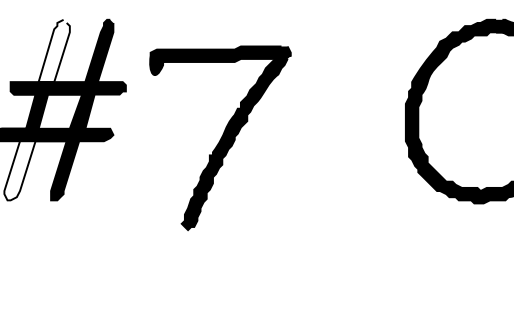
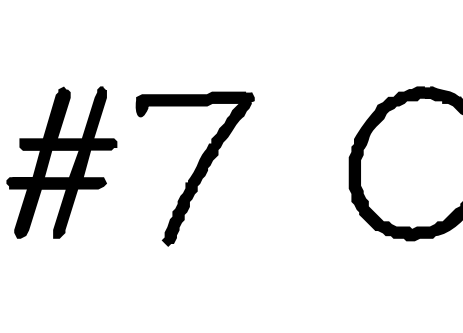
fill: (53, 51) -> (56, 113), added
part: (219, 137) -> (194, 168), moved
fill: (35, 169) -> (41, 212), added

